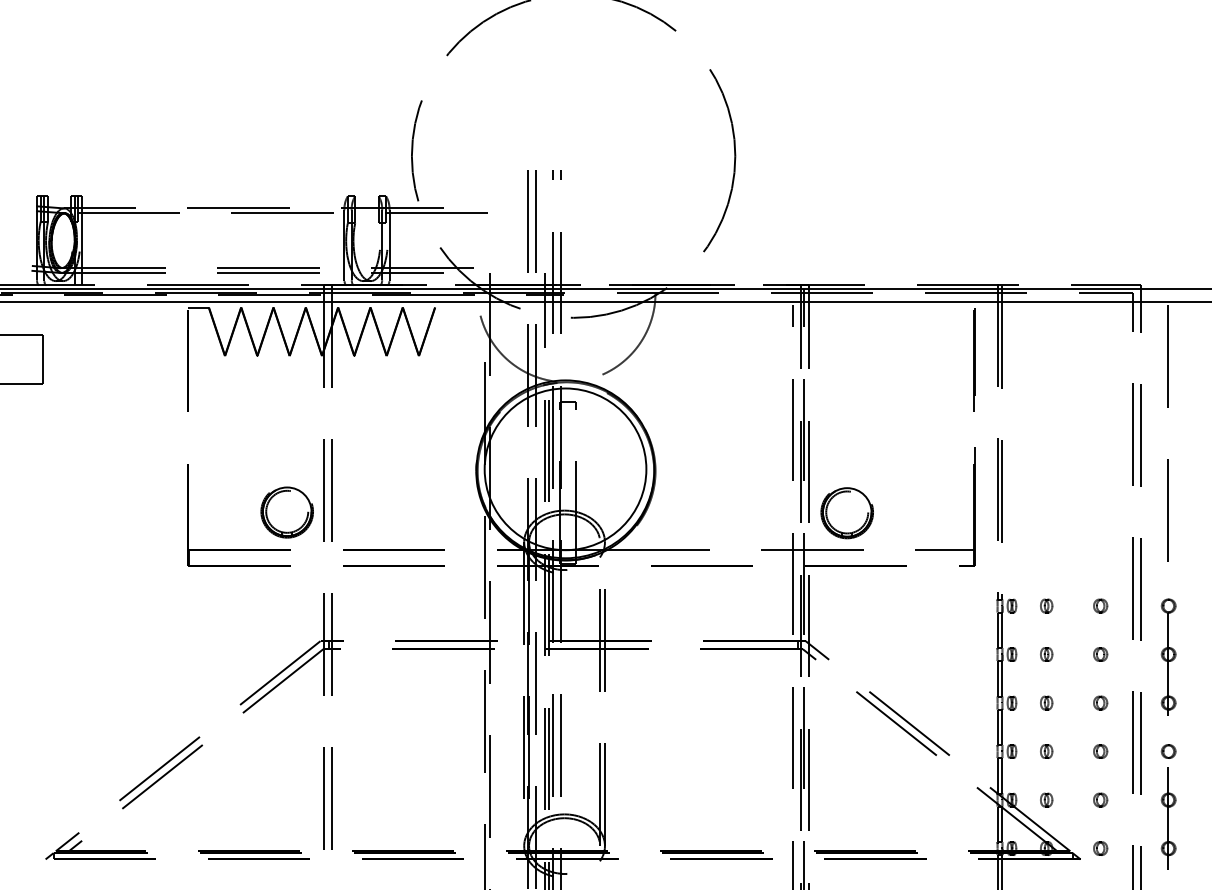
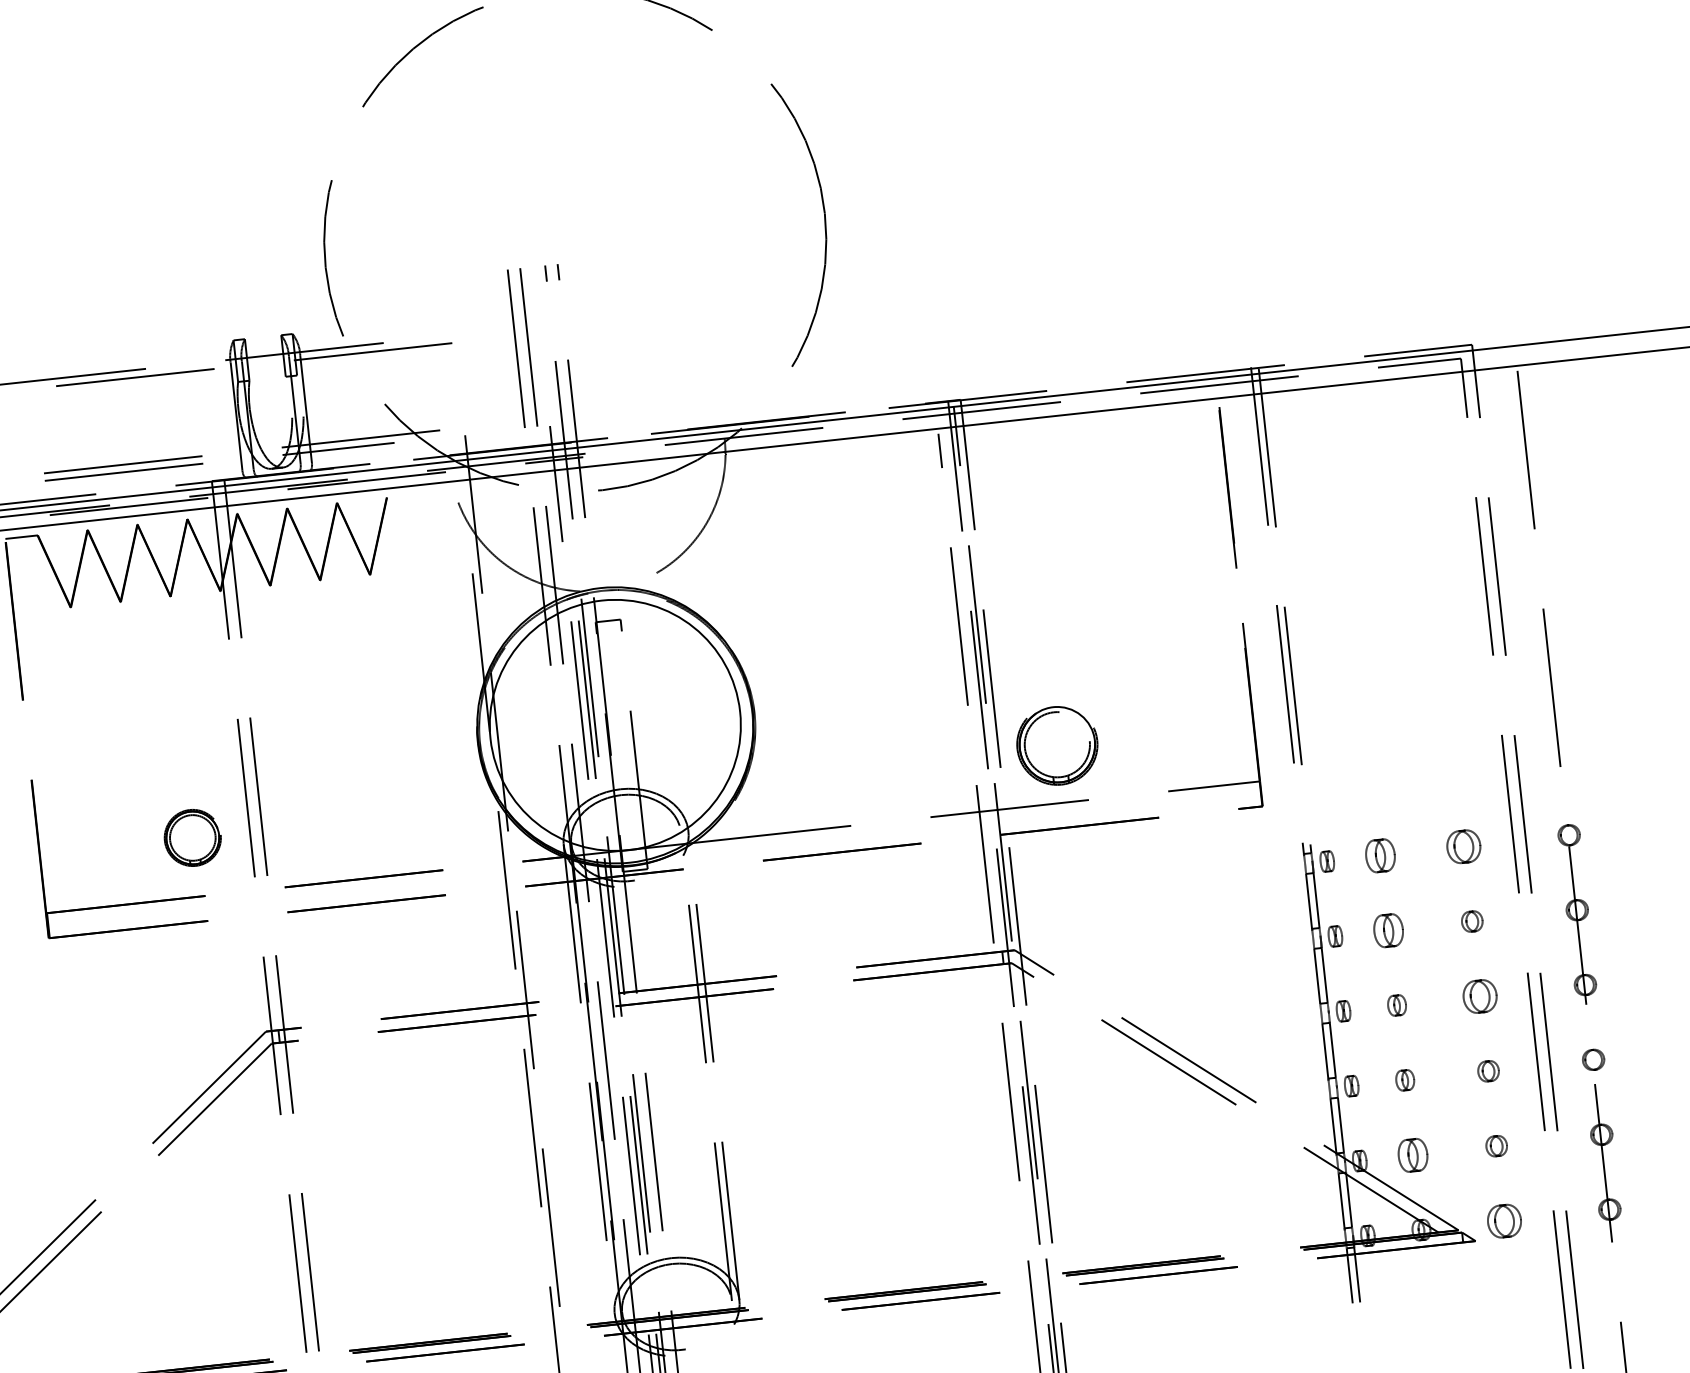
part: (286, 512) -> (191, 838), size x0.7
part: (1046, 605) -> (1380, 854), size x1.6
part: (1100, 605) -> (1463, 845), size x1.6
part: (1046, 654) -> (1388, 930), size x1.6
part: (1100, 702) -> (1480, 995), size x1.6
part: (1046, 799) -> (1413, 1154), size x1.6
part: (1100, 848) -> (1504, 1220), size x1.6

